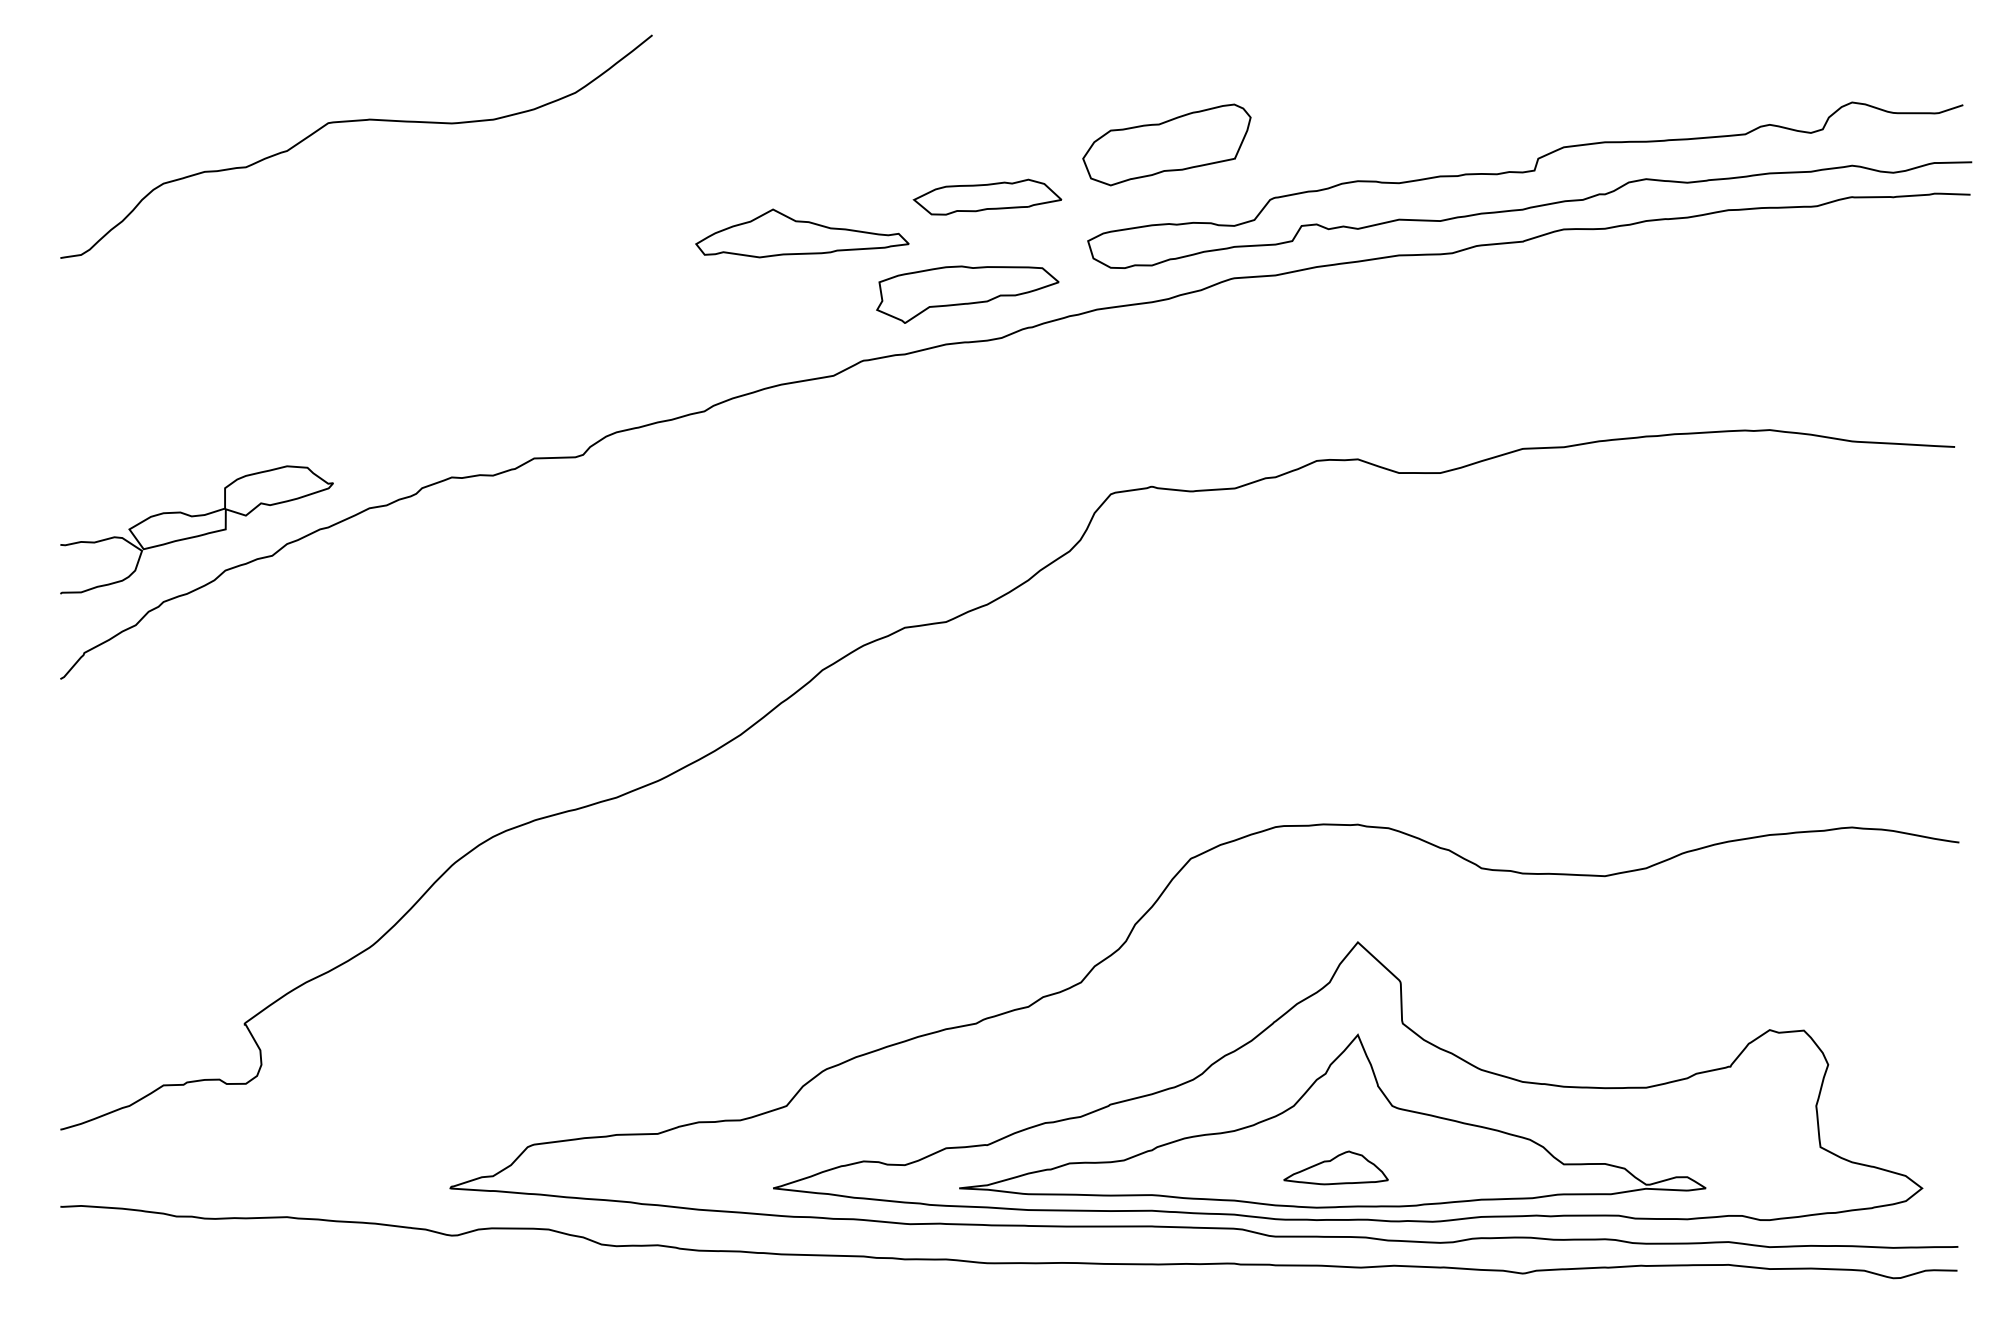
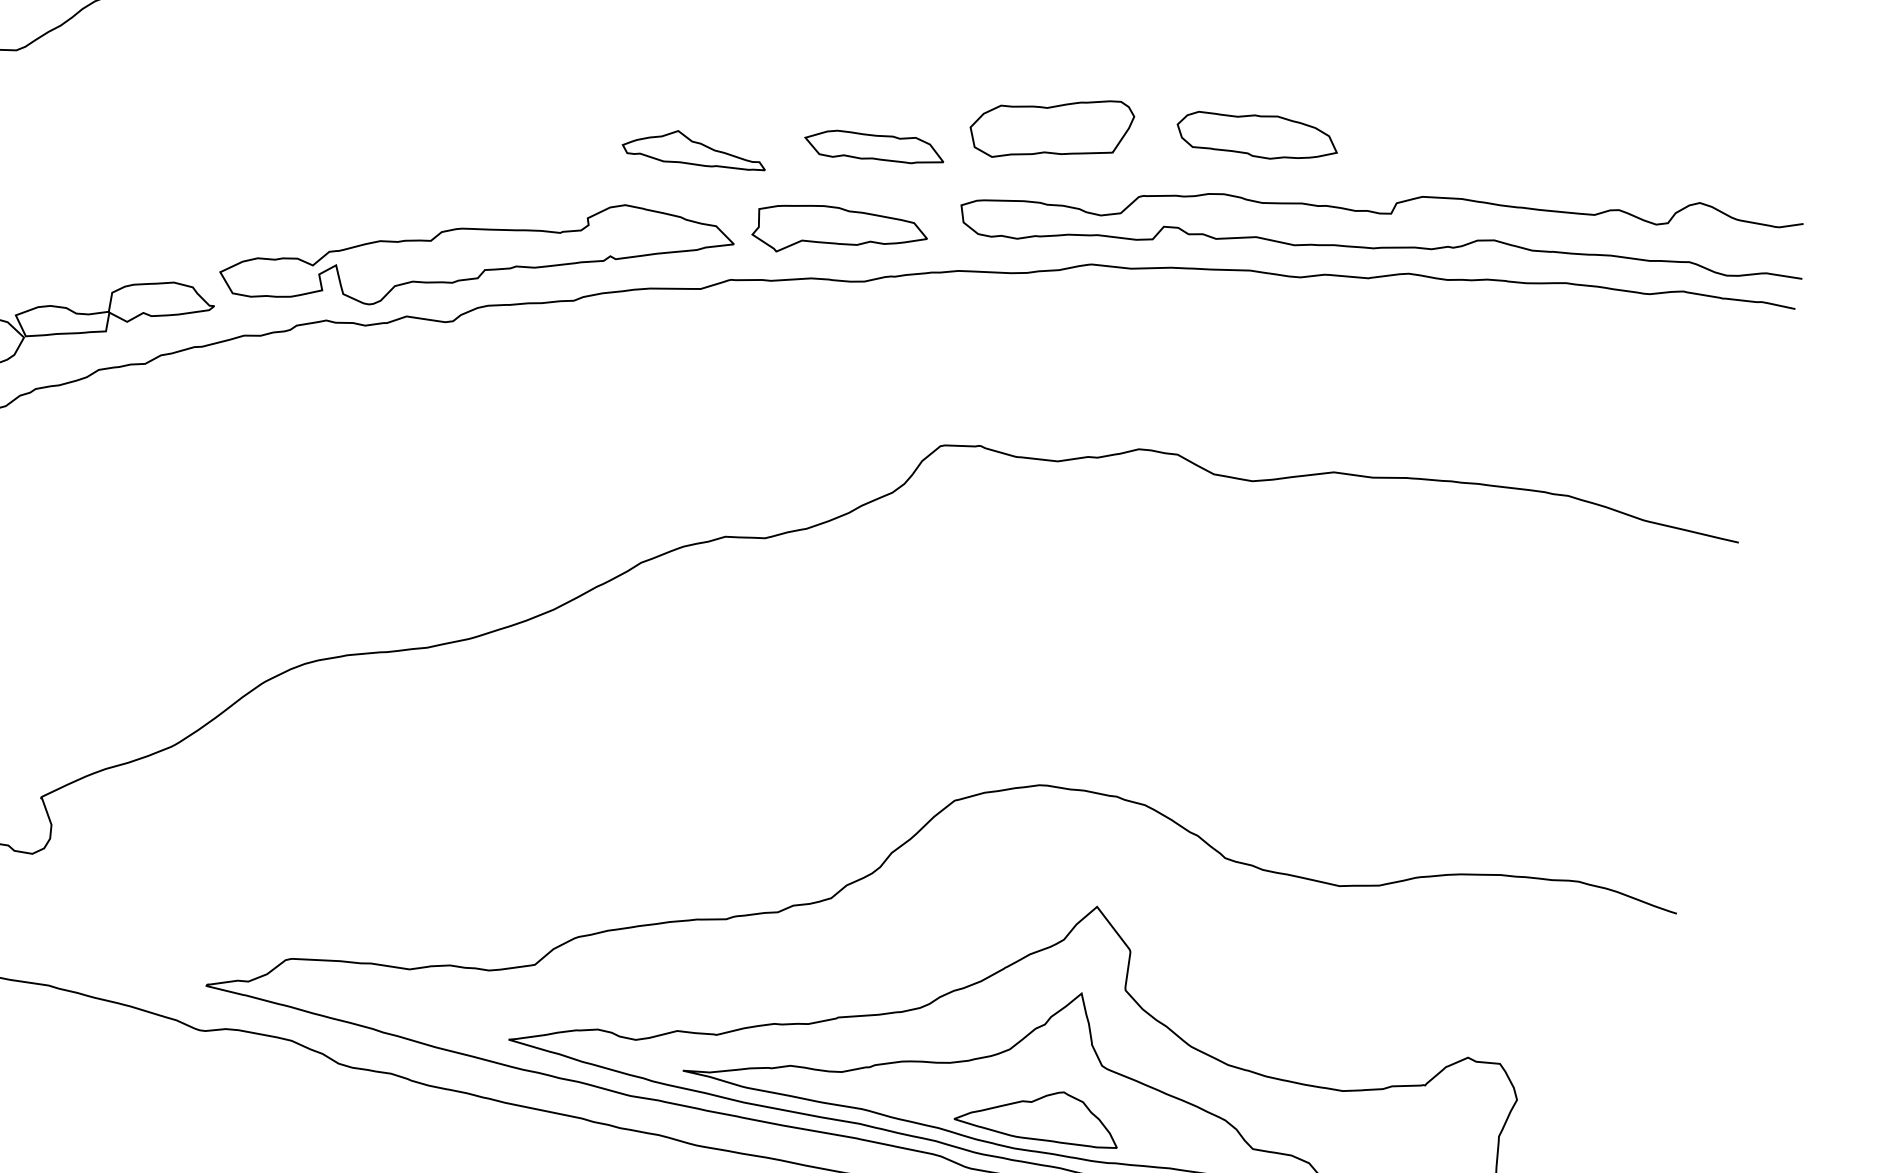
part: (1382, 114) -> (1258, 135), added
part: (801, 233) -> (694, 150), size x0.71
part: (596, 384) -> (477, 257), added
part: (1335, 1167) -> (1038, 1113), size x1.67

